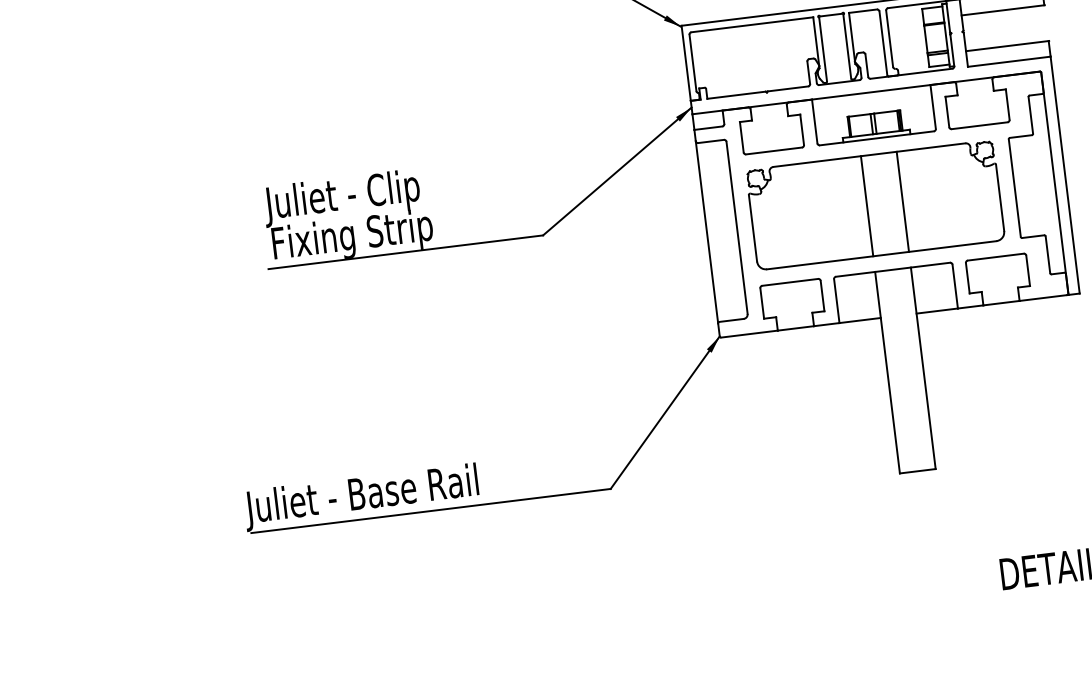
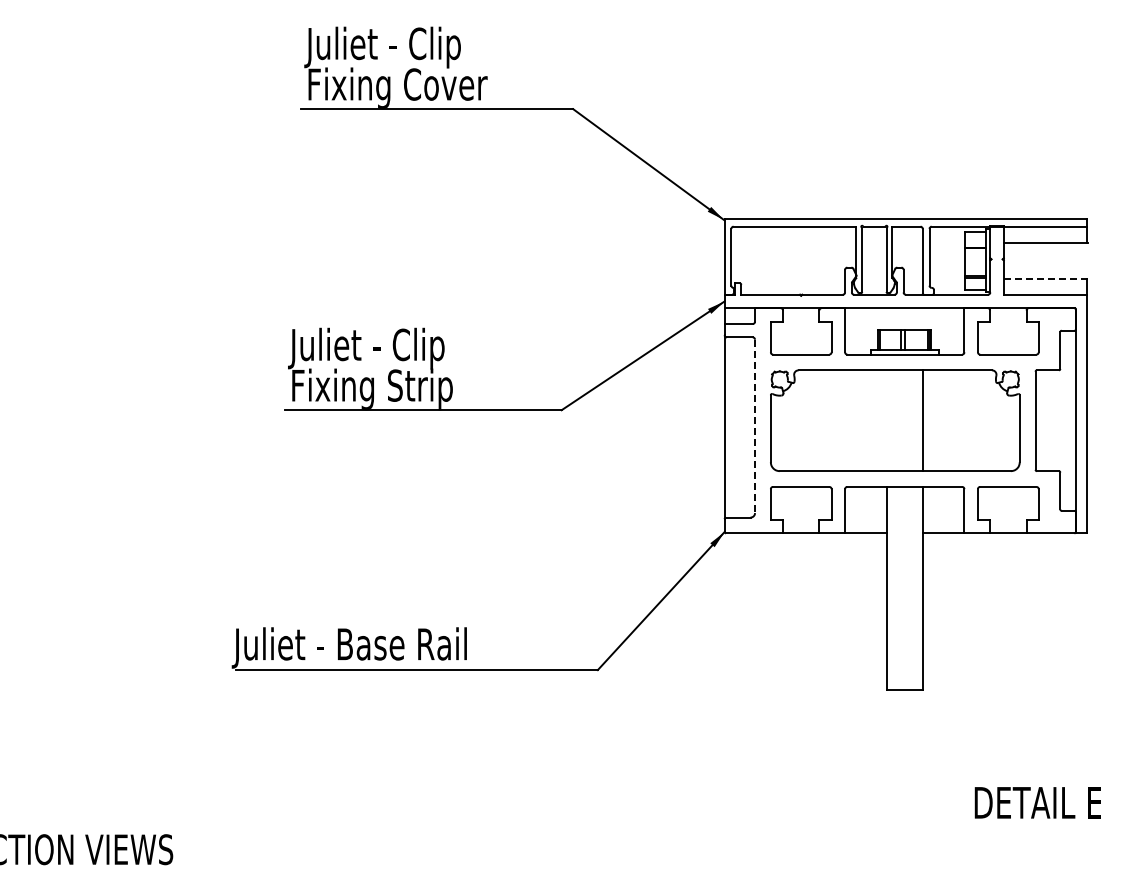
line: (1007, 45) -> (1045, 278), solid -> dashed
line: (866, 206) -> (886, 420), removed
line: (737, 227) -> (755, 426), solid -> dashed

